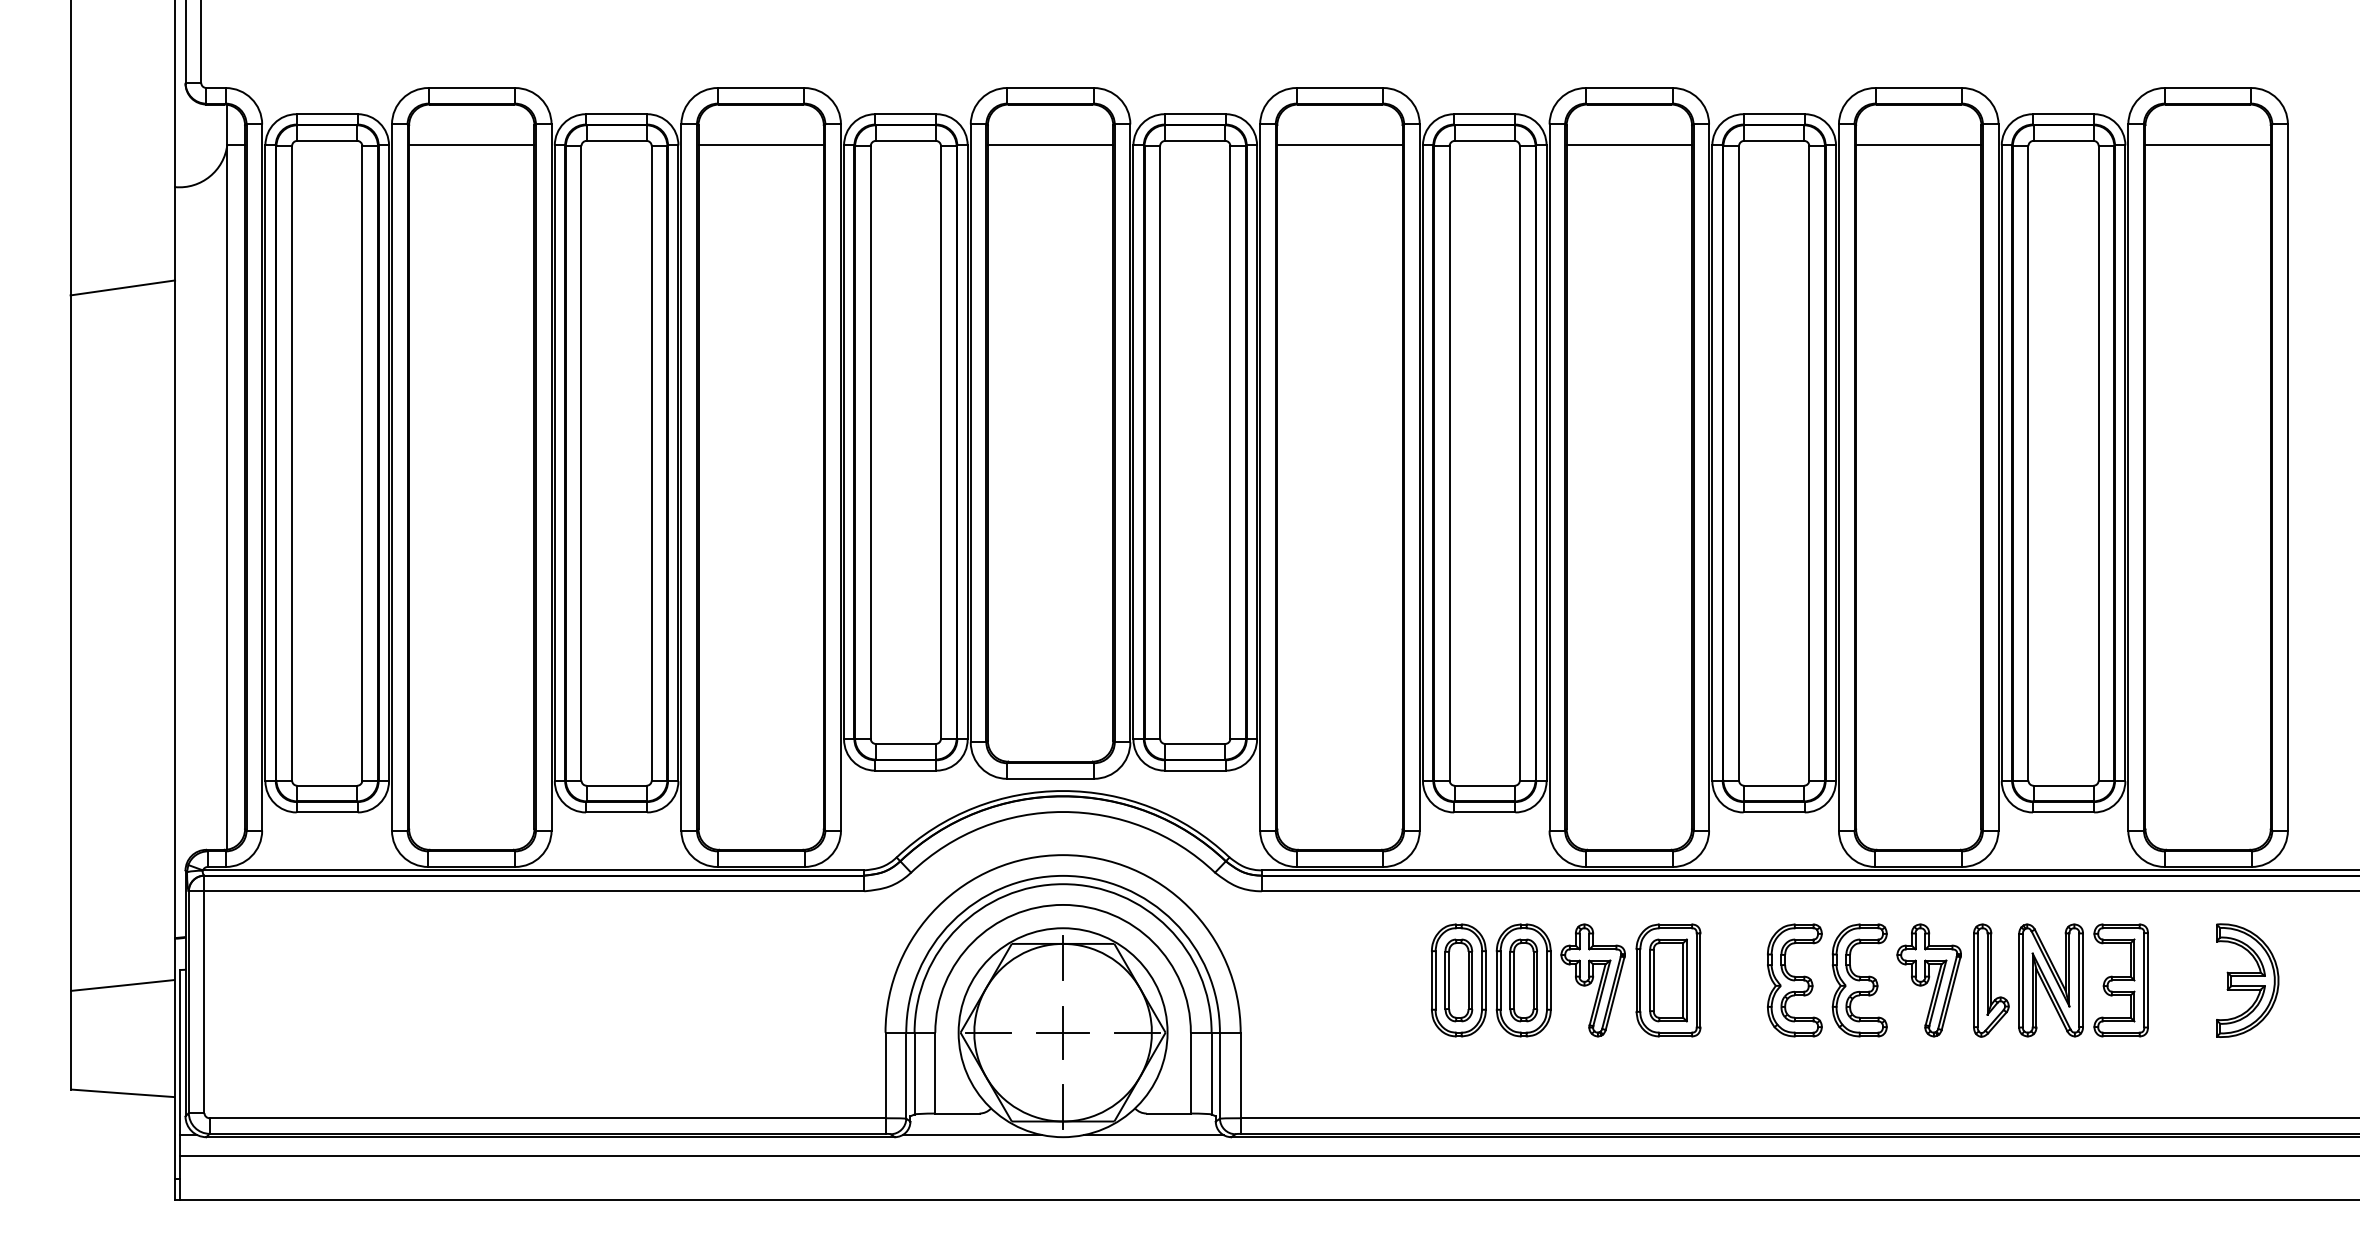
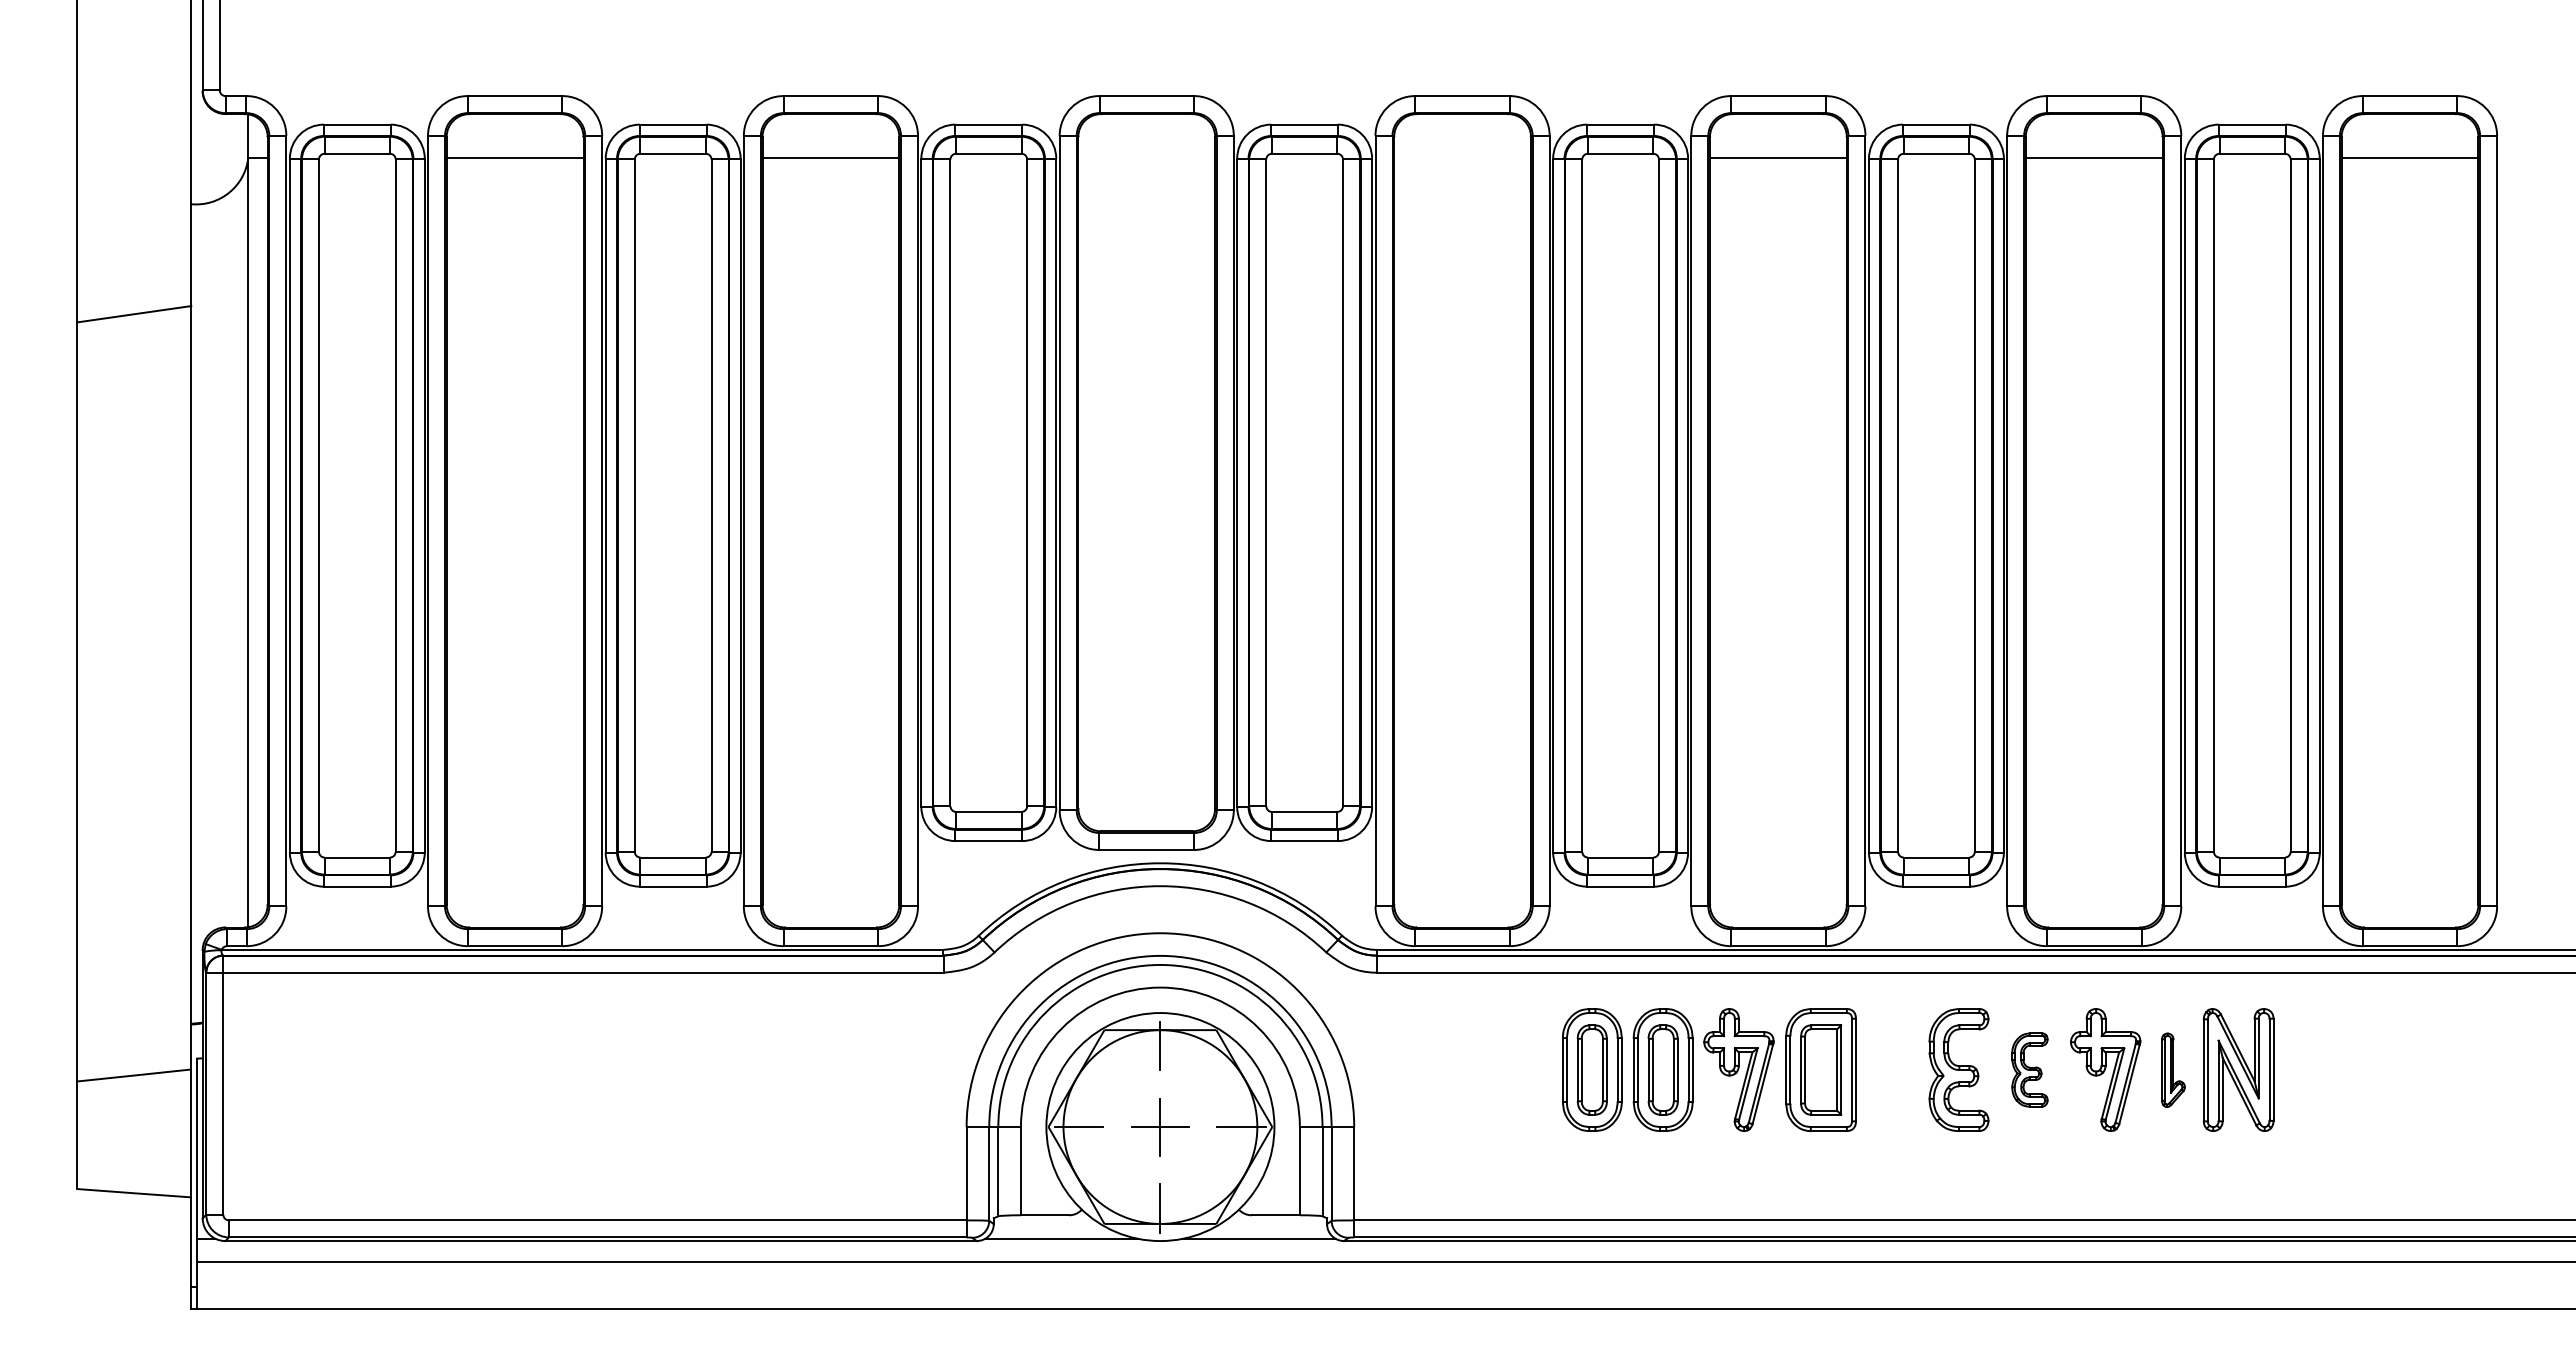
line: (1050, 144) -> (1146, 157), removed
line: (1339, 144) -> (1462, 157), removed
part: (1859, 979) -> (2029, 1069), size x0.6
part: (2121, 979) -> (2315, 1069), removed
part: (2247, 979) -> (2452, 1069), removed
part: (1991, 980) -> (2173, 1070), size x0.6

